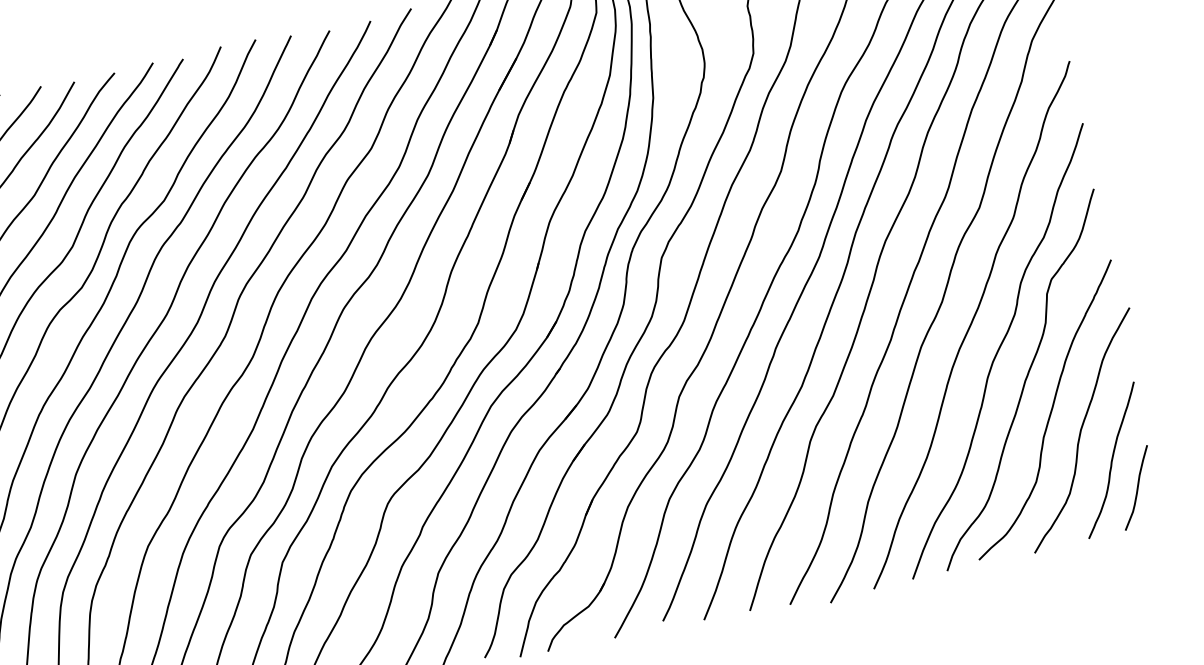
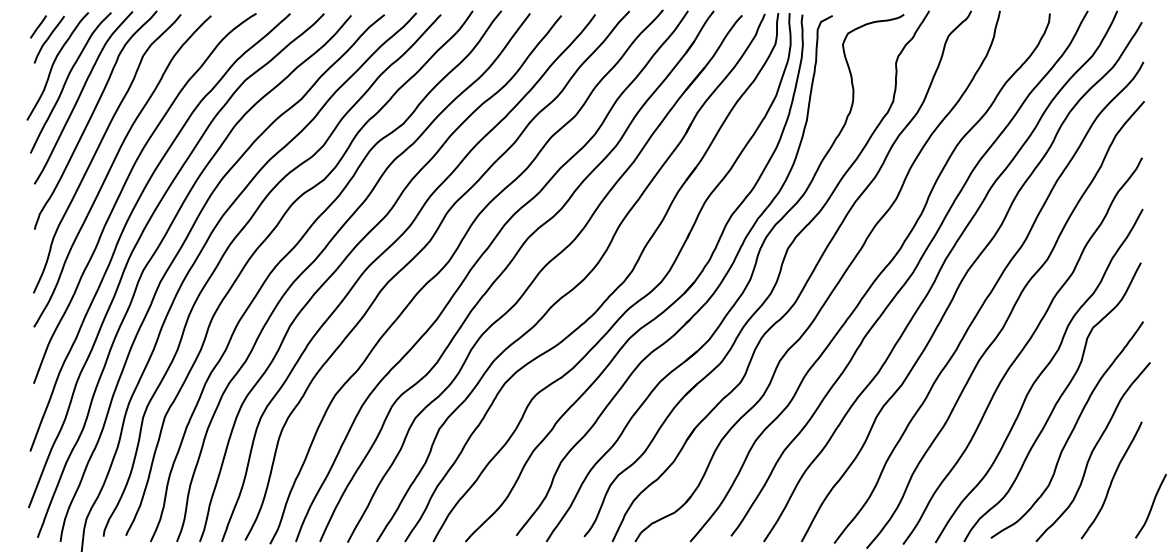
curve: (1137, 488) -> (1151, 506), moved

